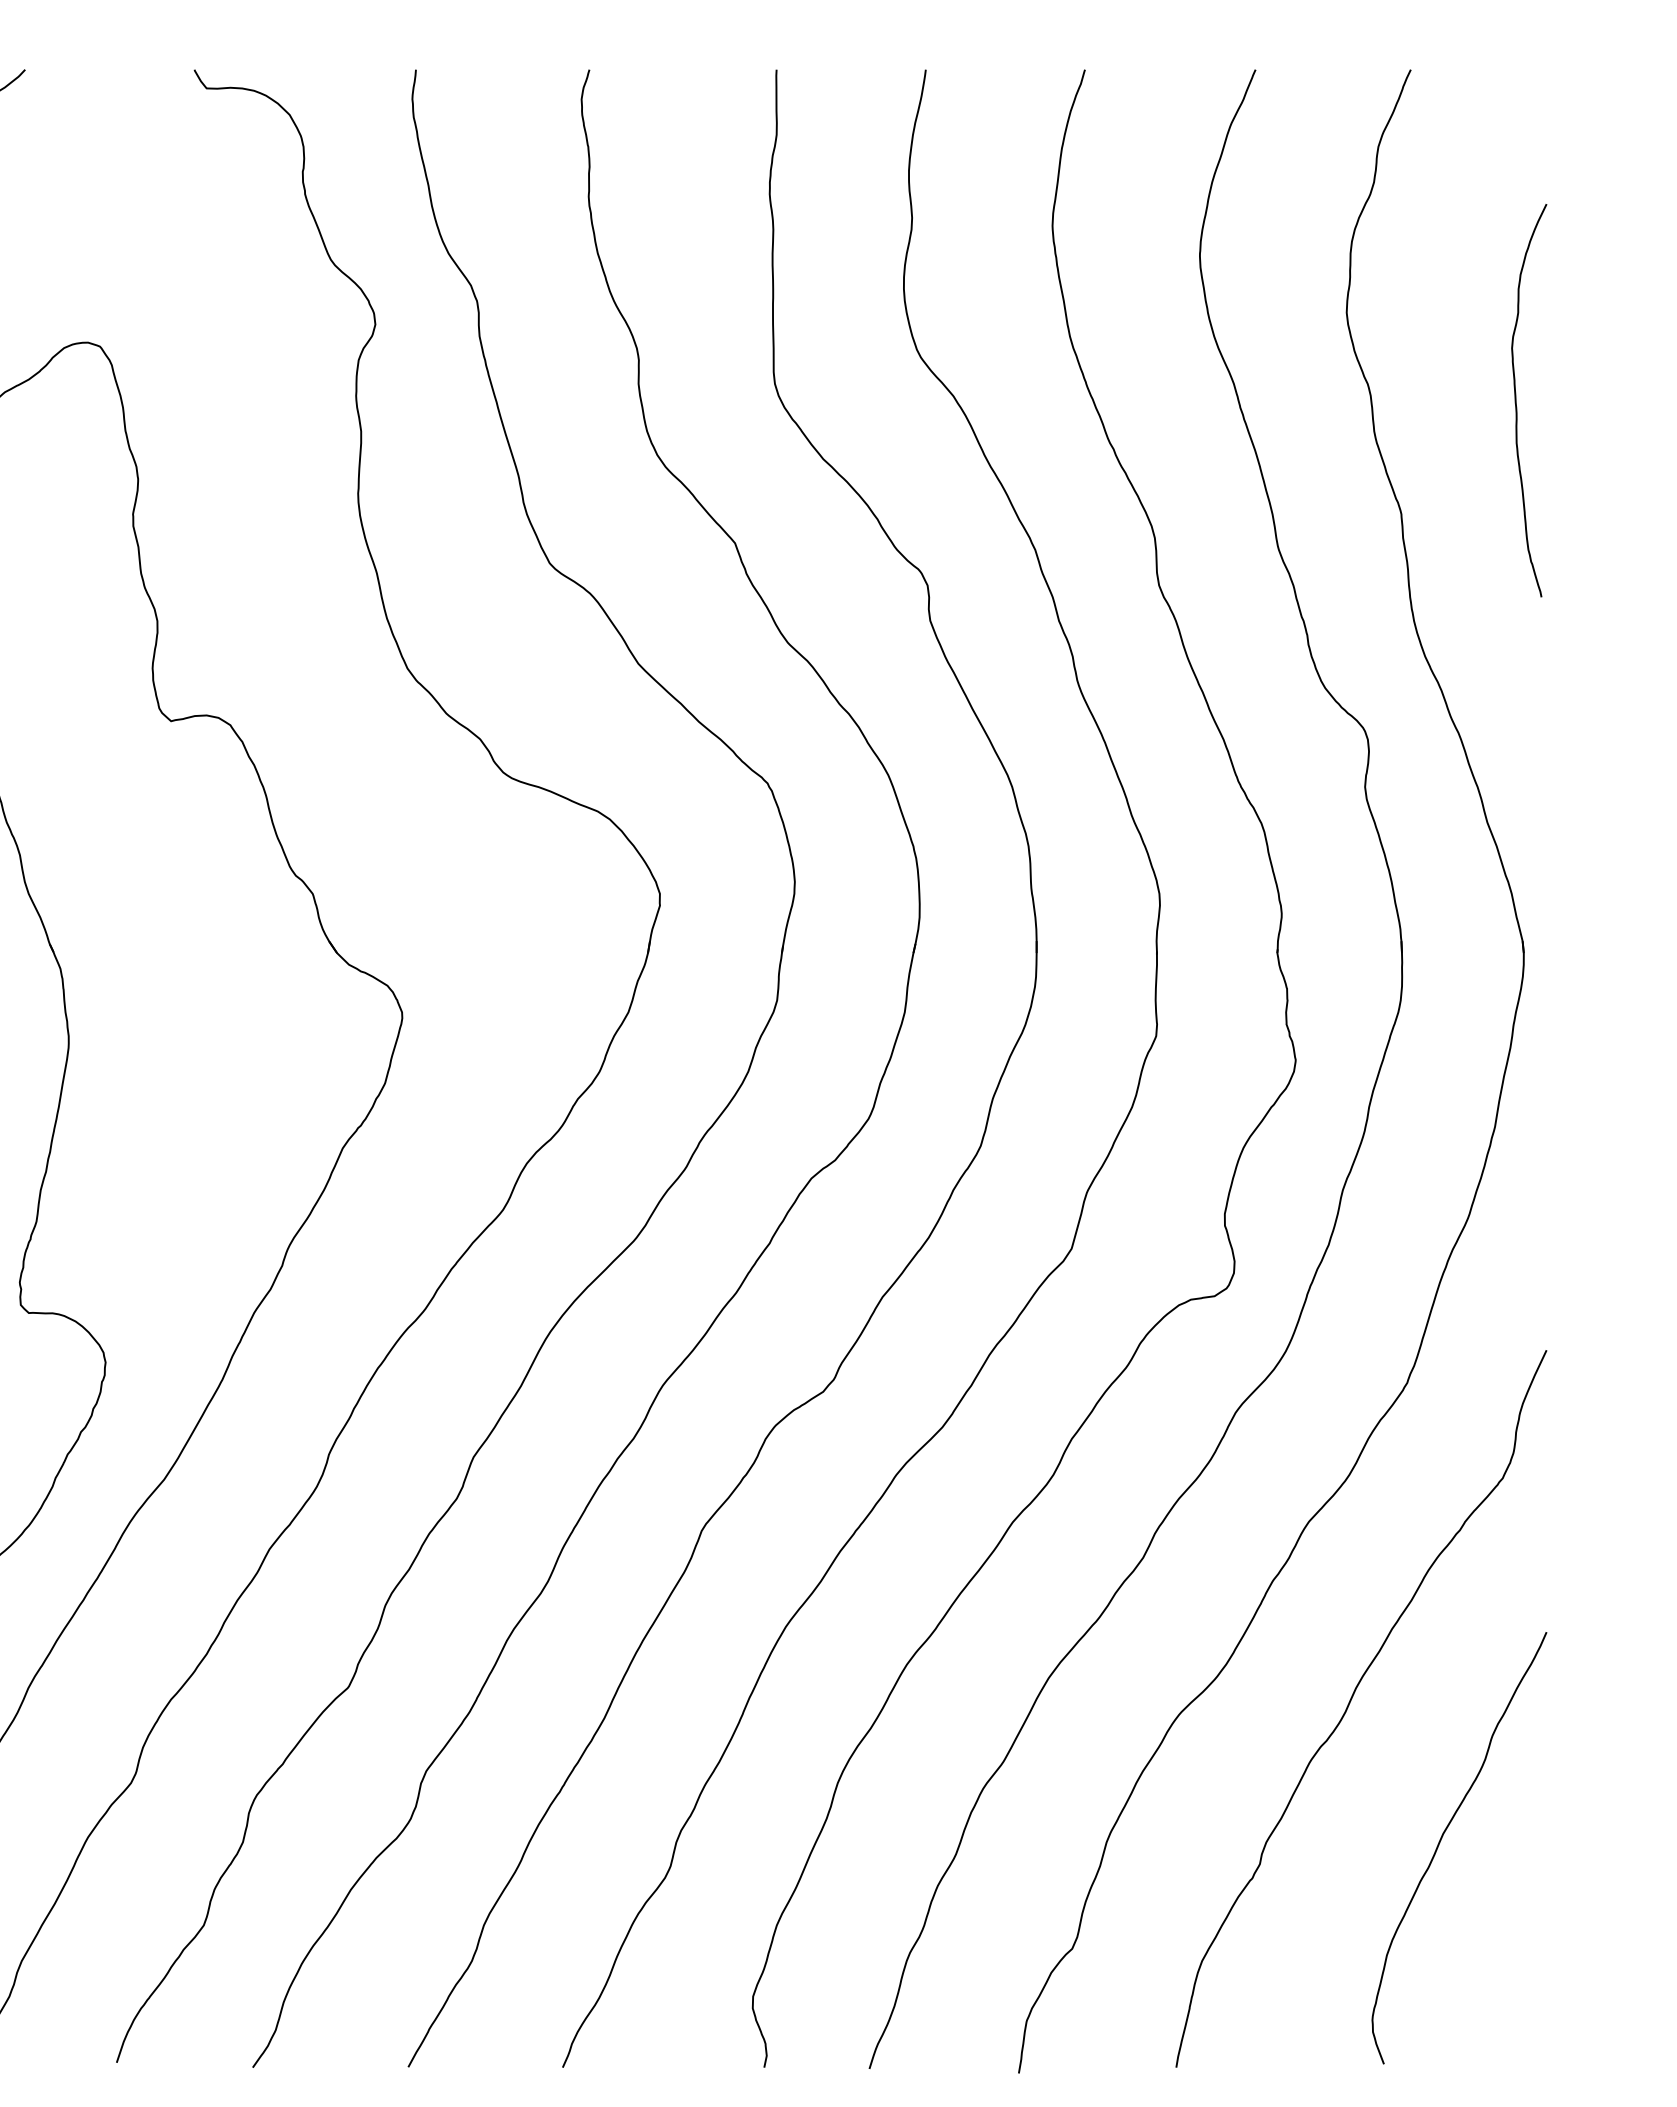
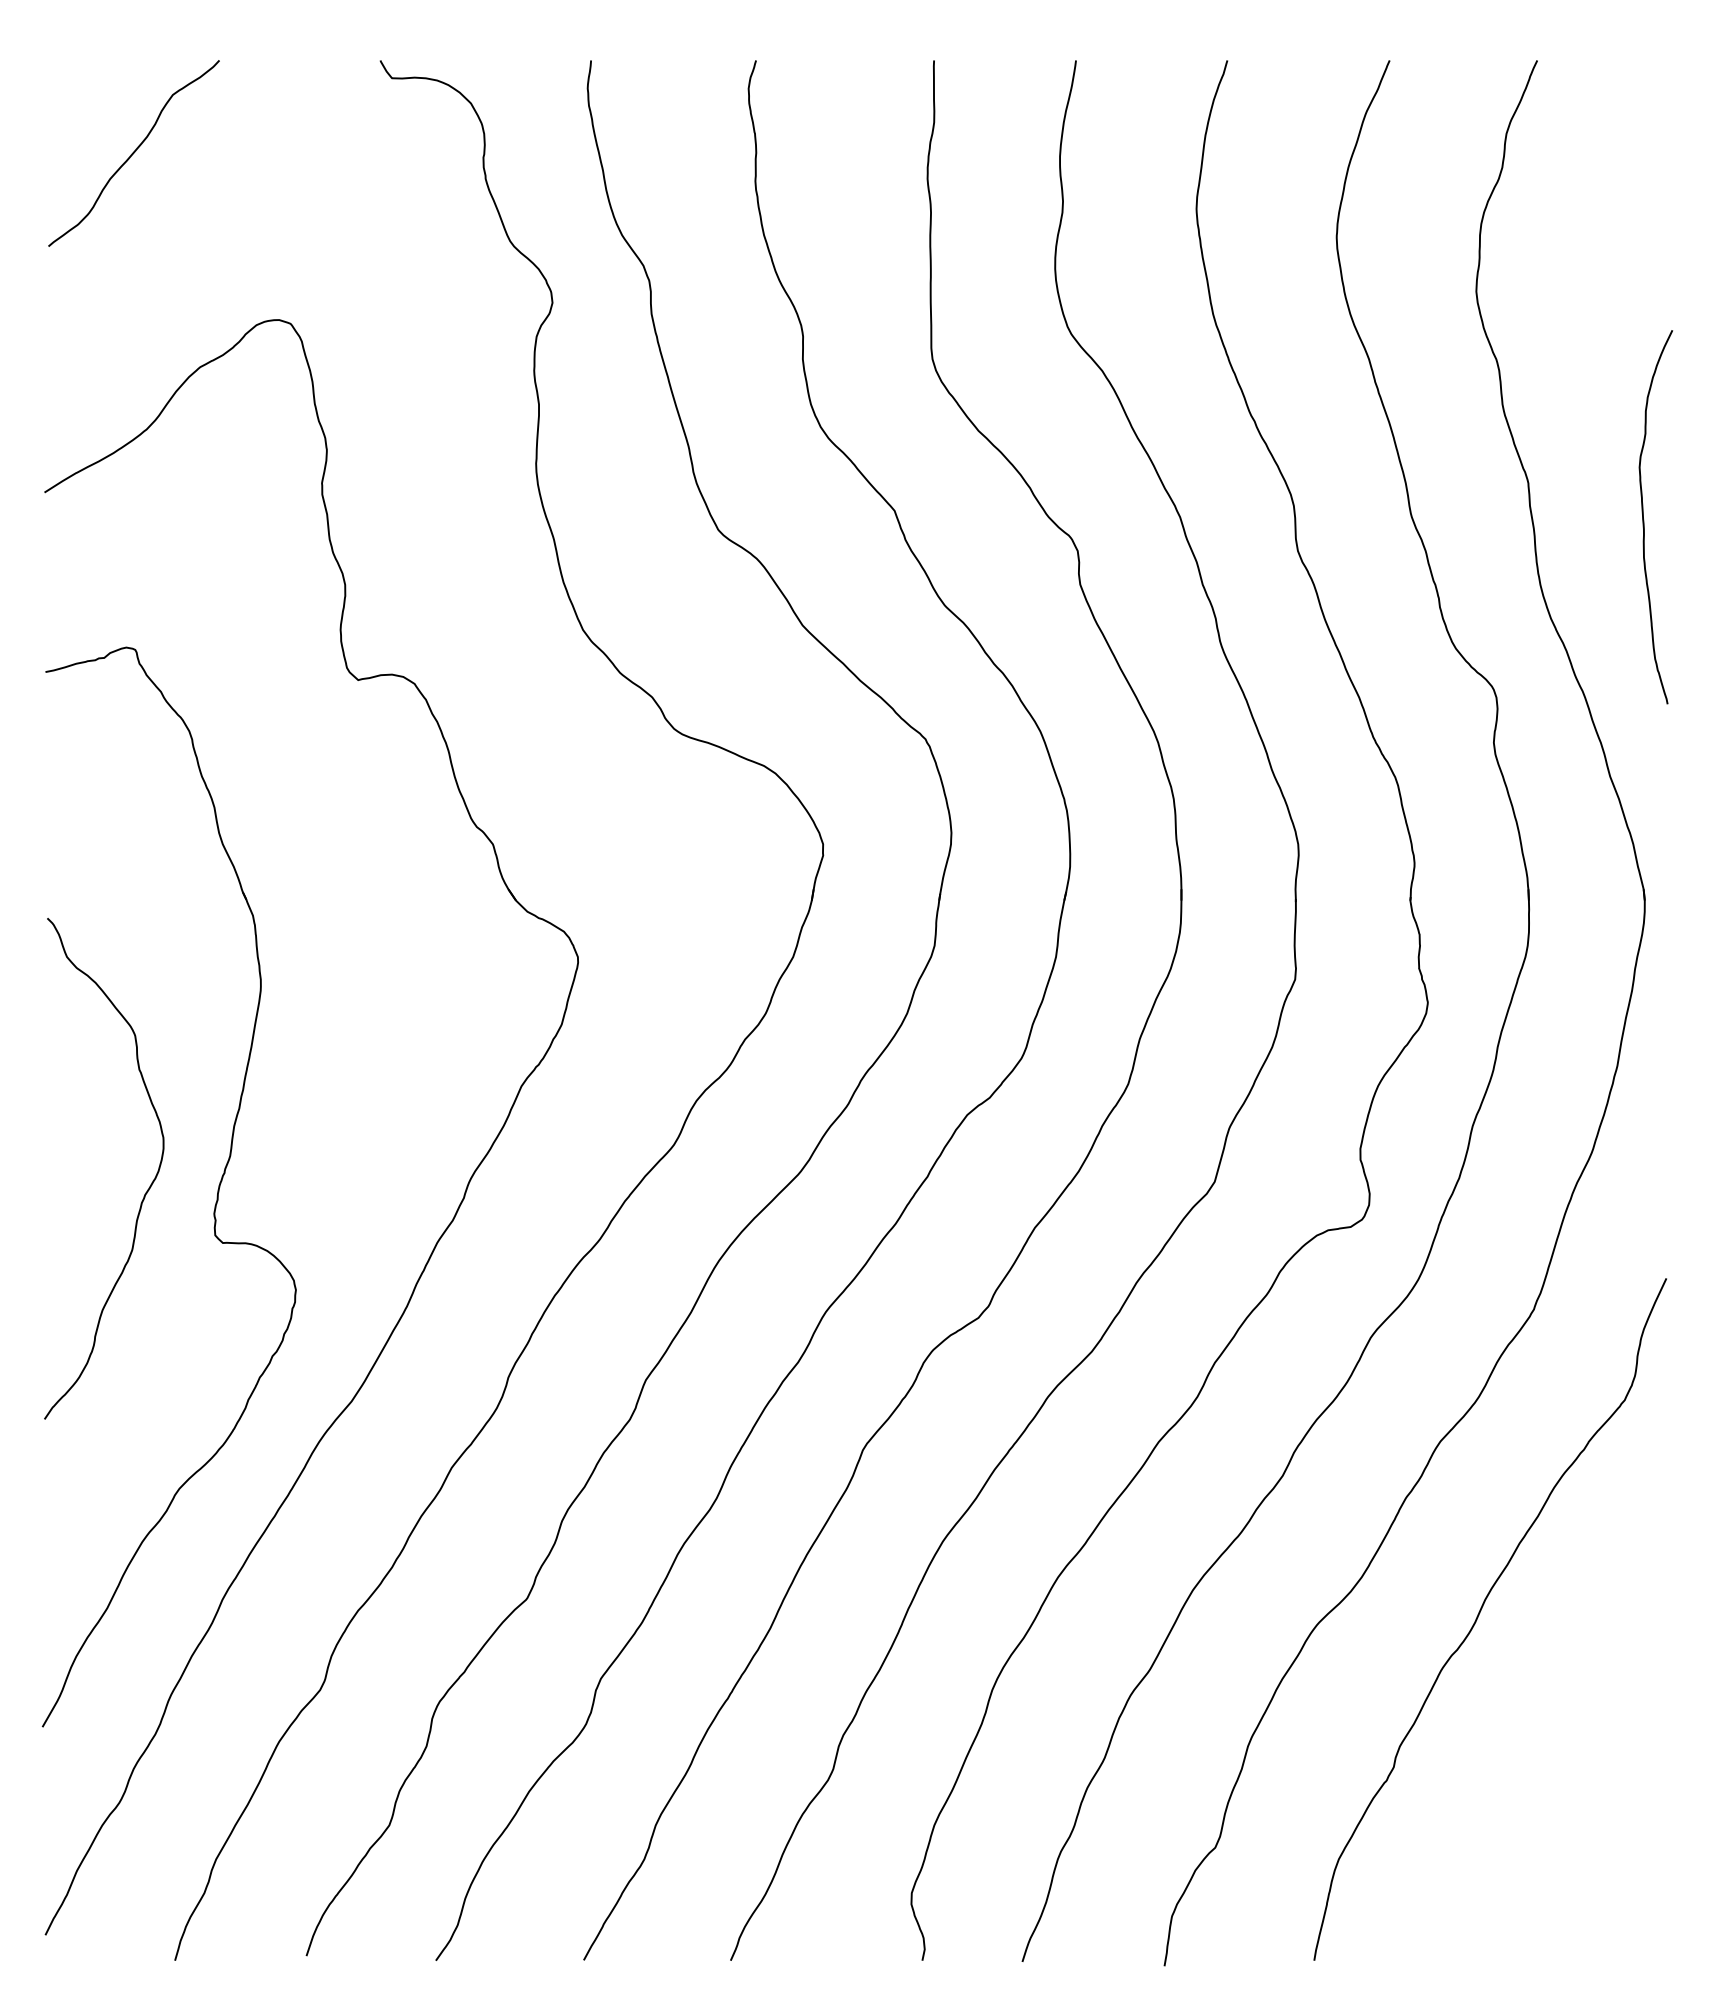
curve: (1517, 404) -> (1644, 520), moved
curve: (1442, 1838) -> (1567, 1742), removed

